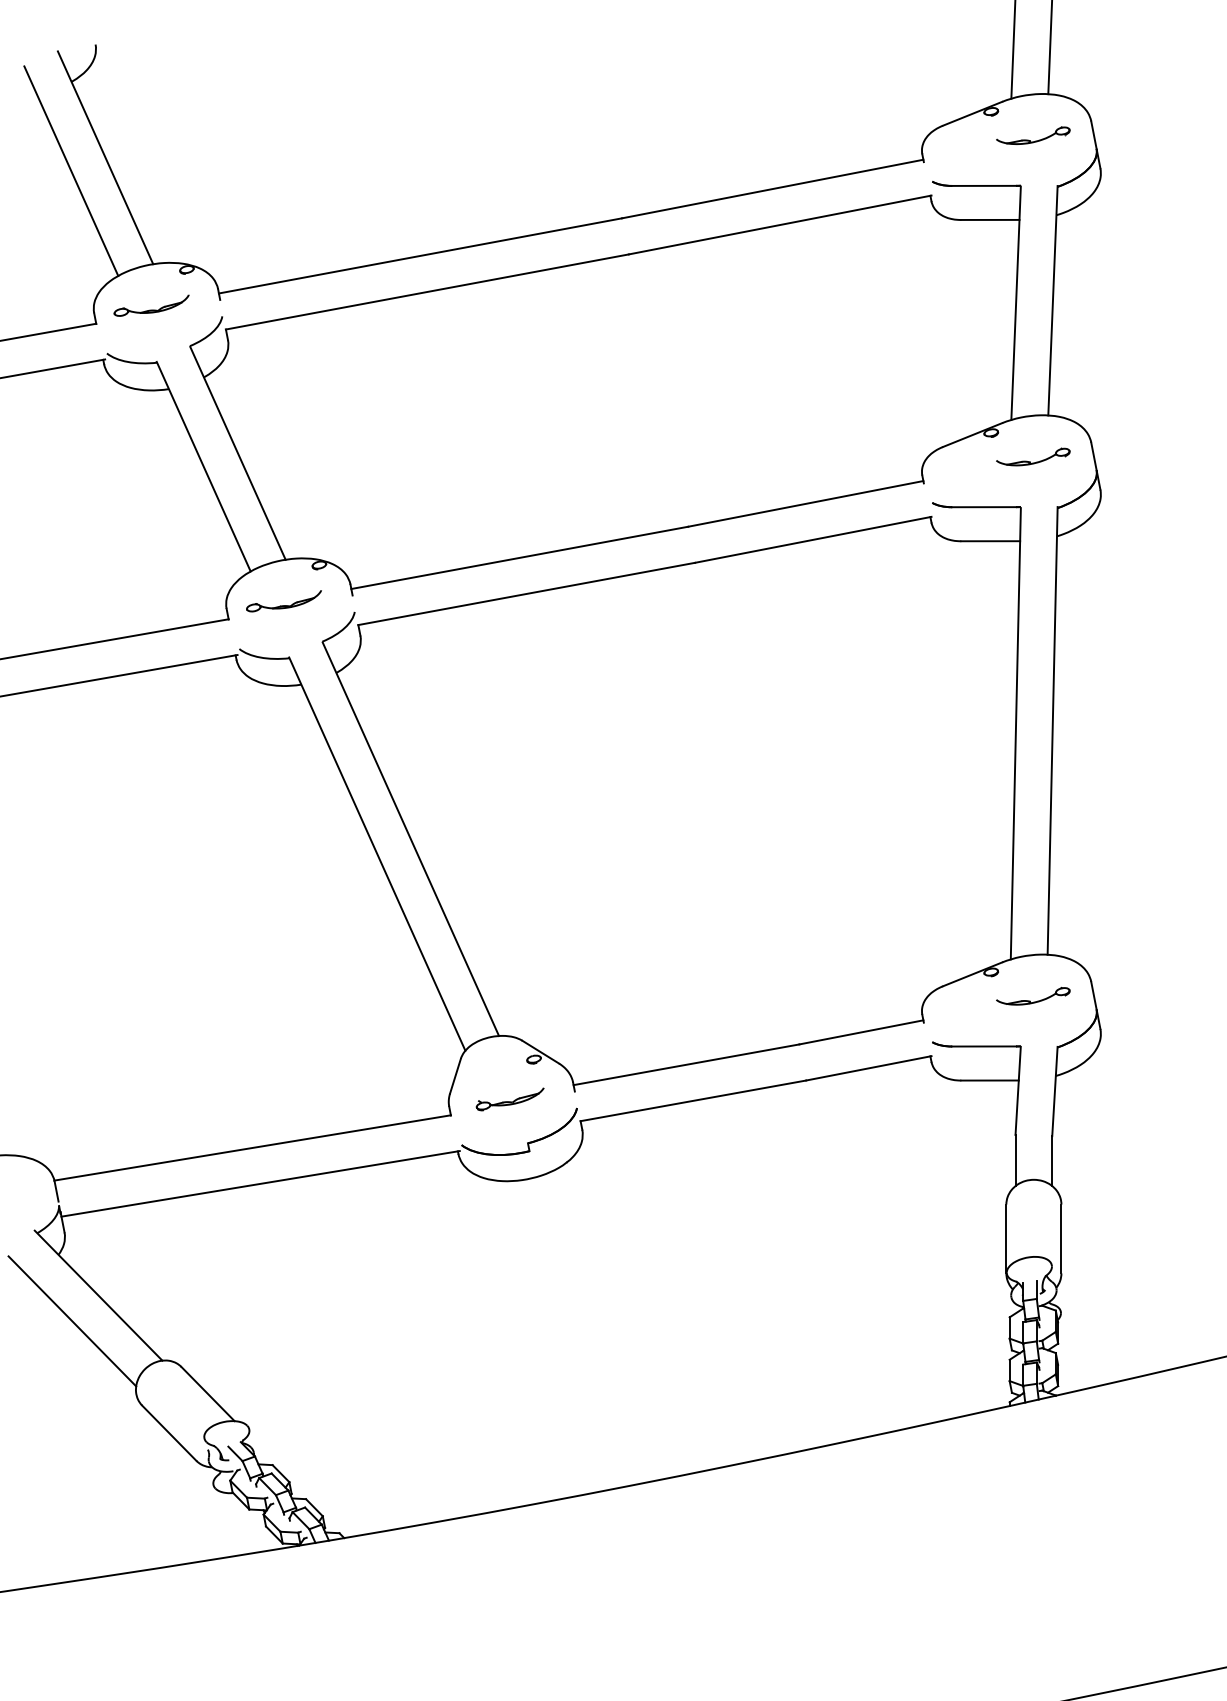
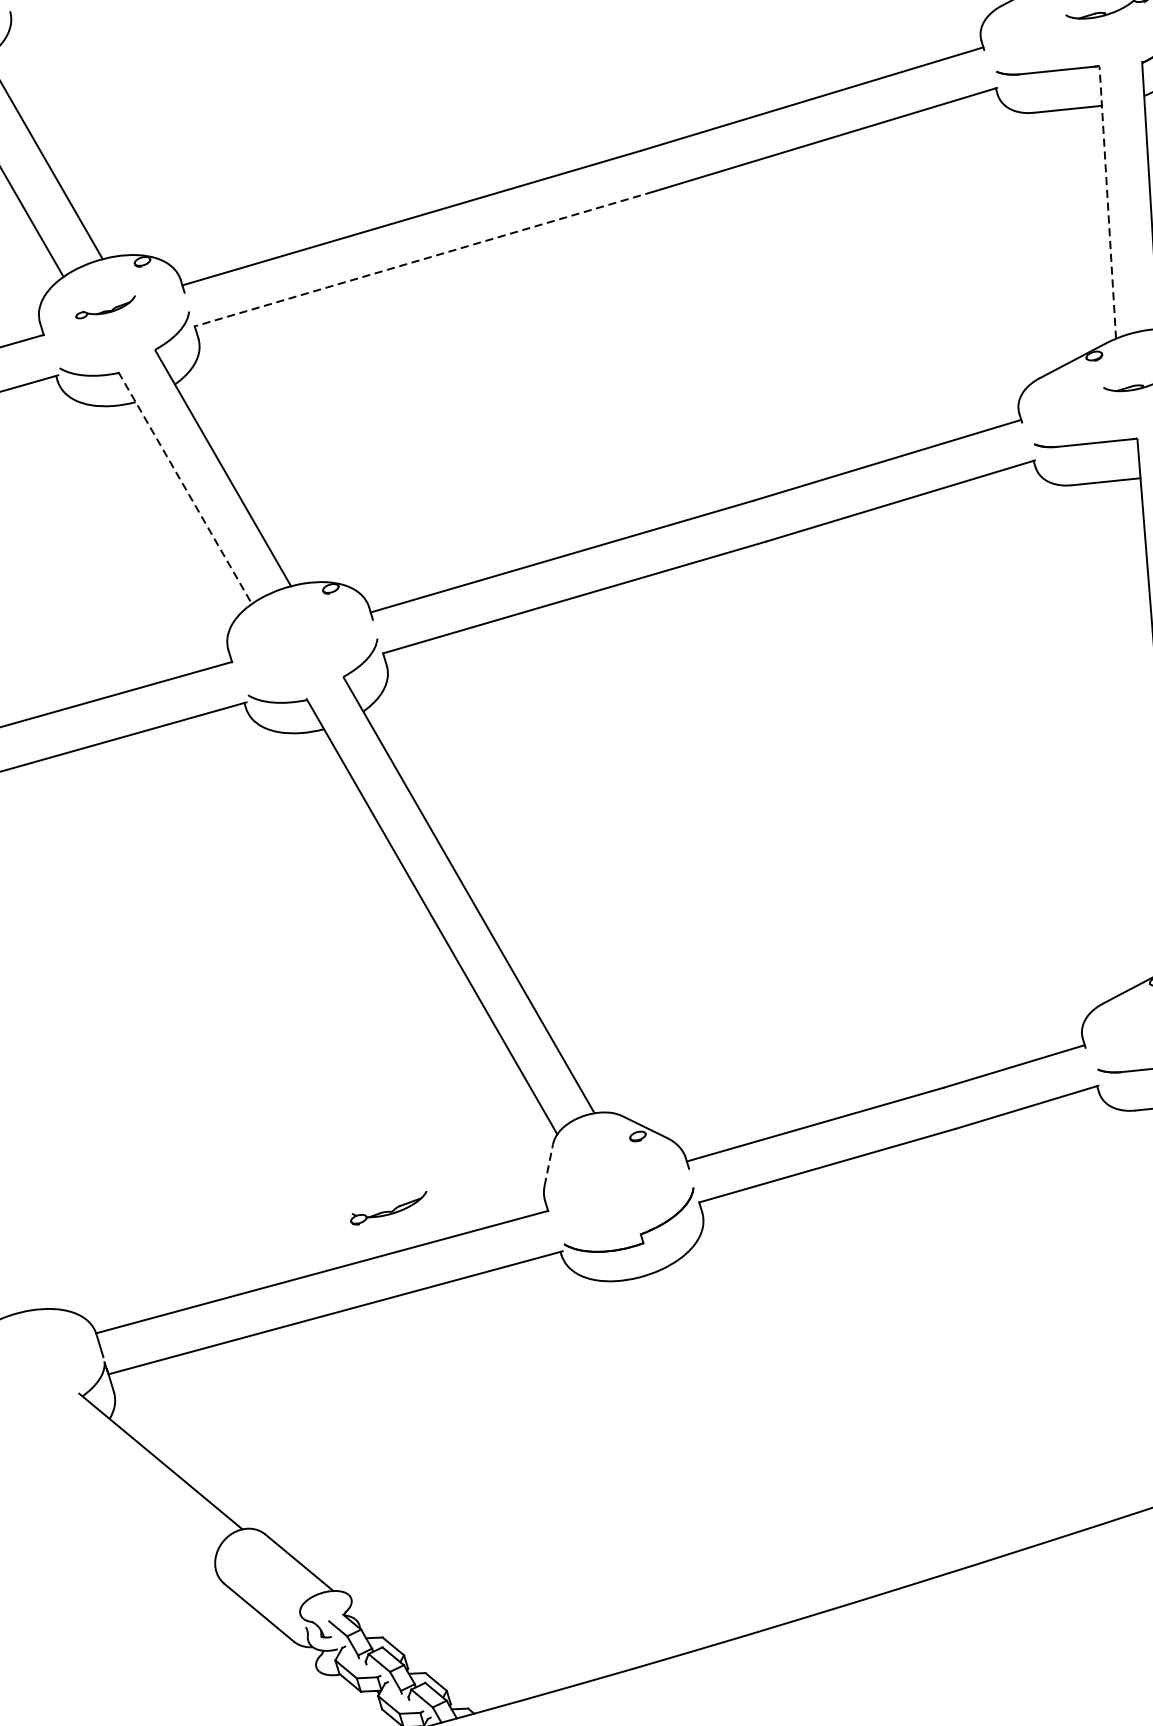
line: (427, 291) -> (423, 258), solid -> dashed
line: (1016, 303) -> (1108, 203), solid -> dashed
part: (151, 305) -> (105, 307), size x0.7
line: (203, 466) -> (184, 487), solid -> dashed
part: (283, 601) -> (293, 634), removed
line: (455, 1075) -> (548, 1164), solid -> dashed
part: (509, 1099) -> (388, 1208), moved
line: (72, 1321) -> (133, 1494), removed

